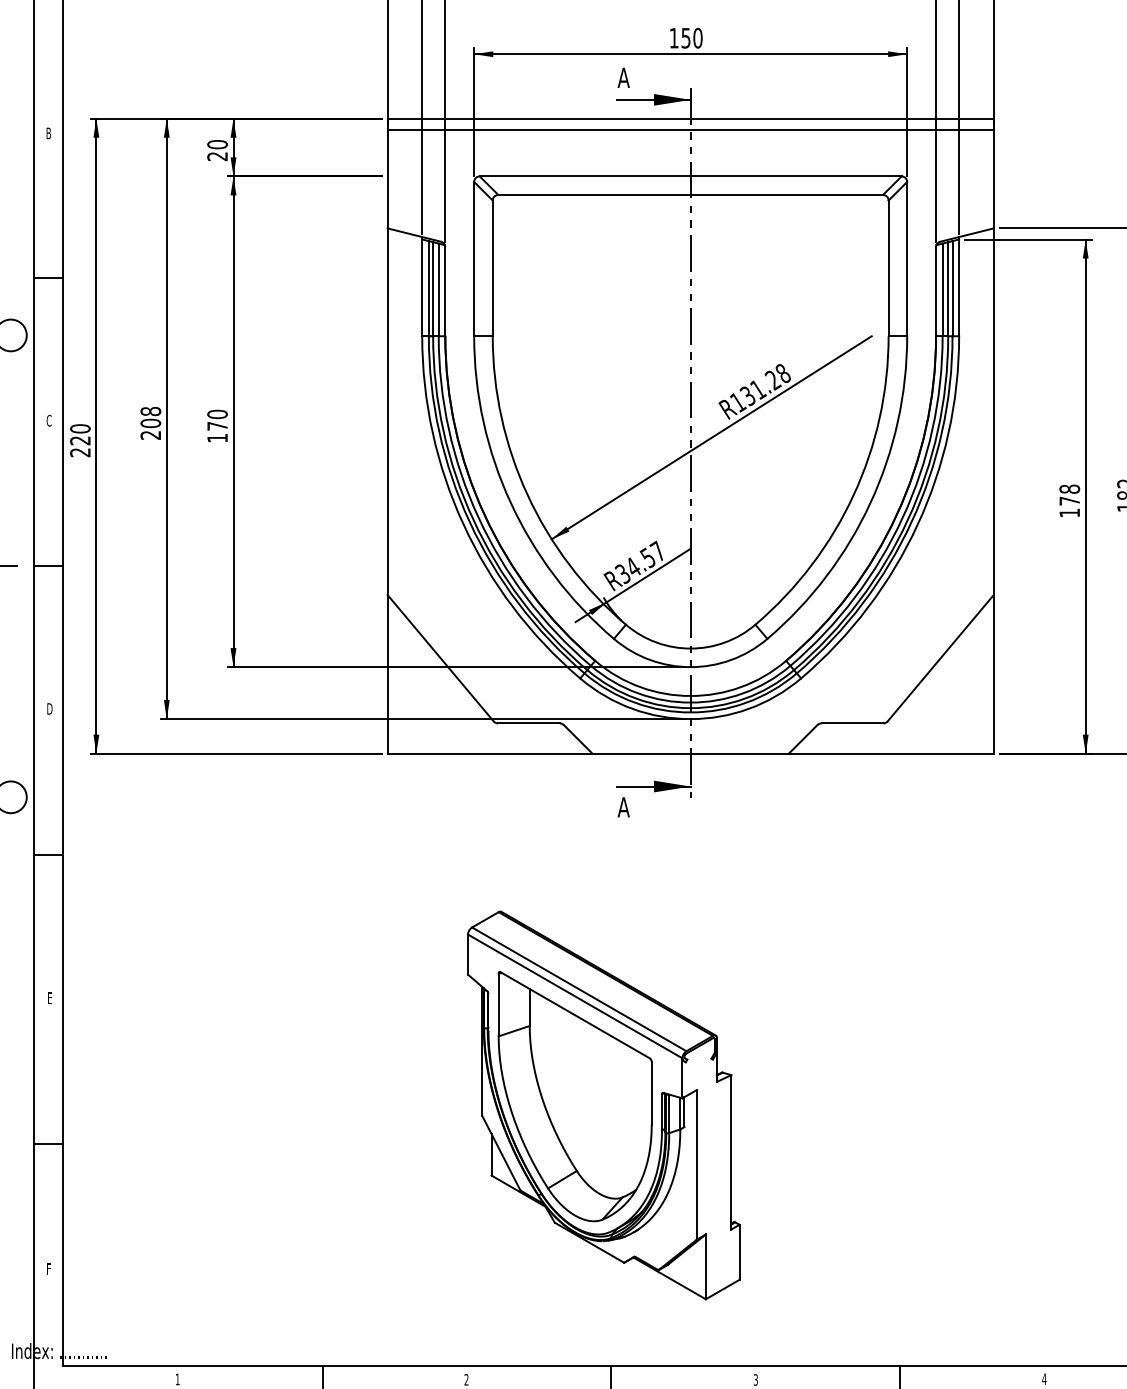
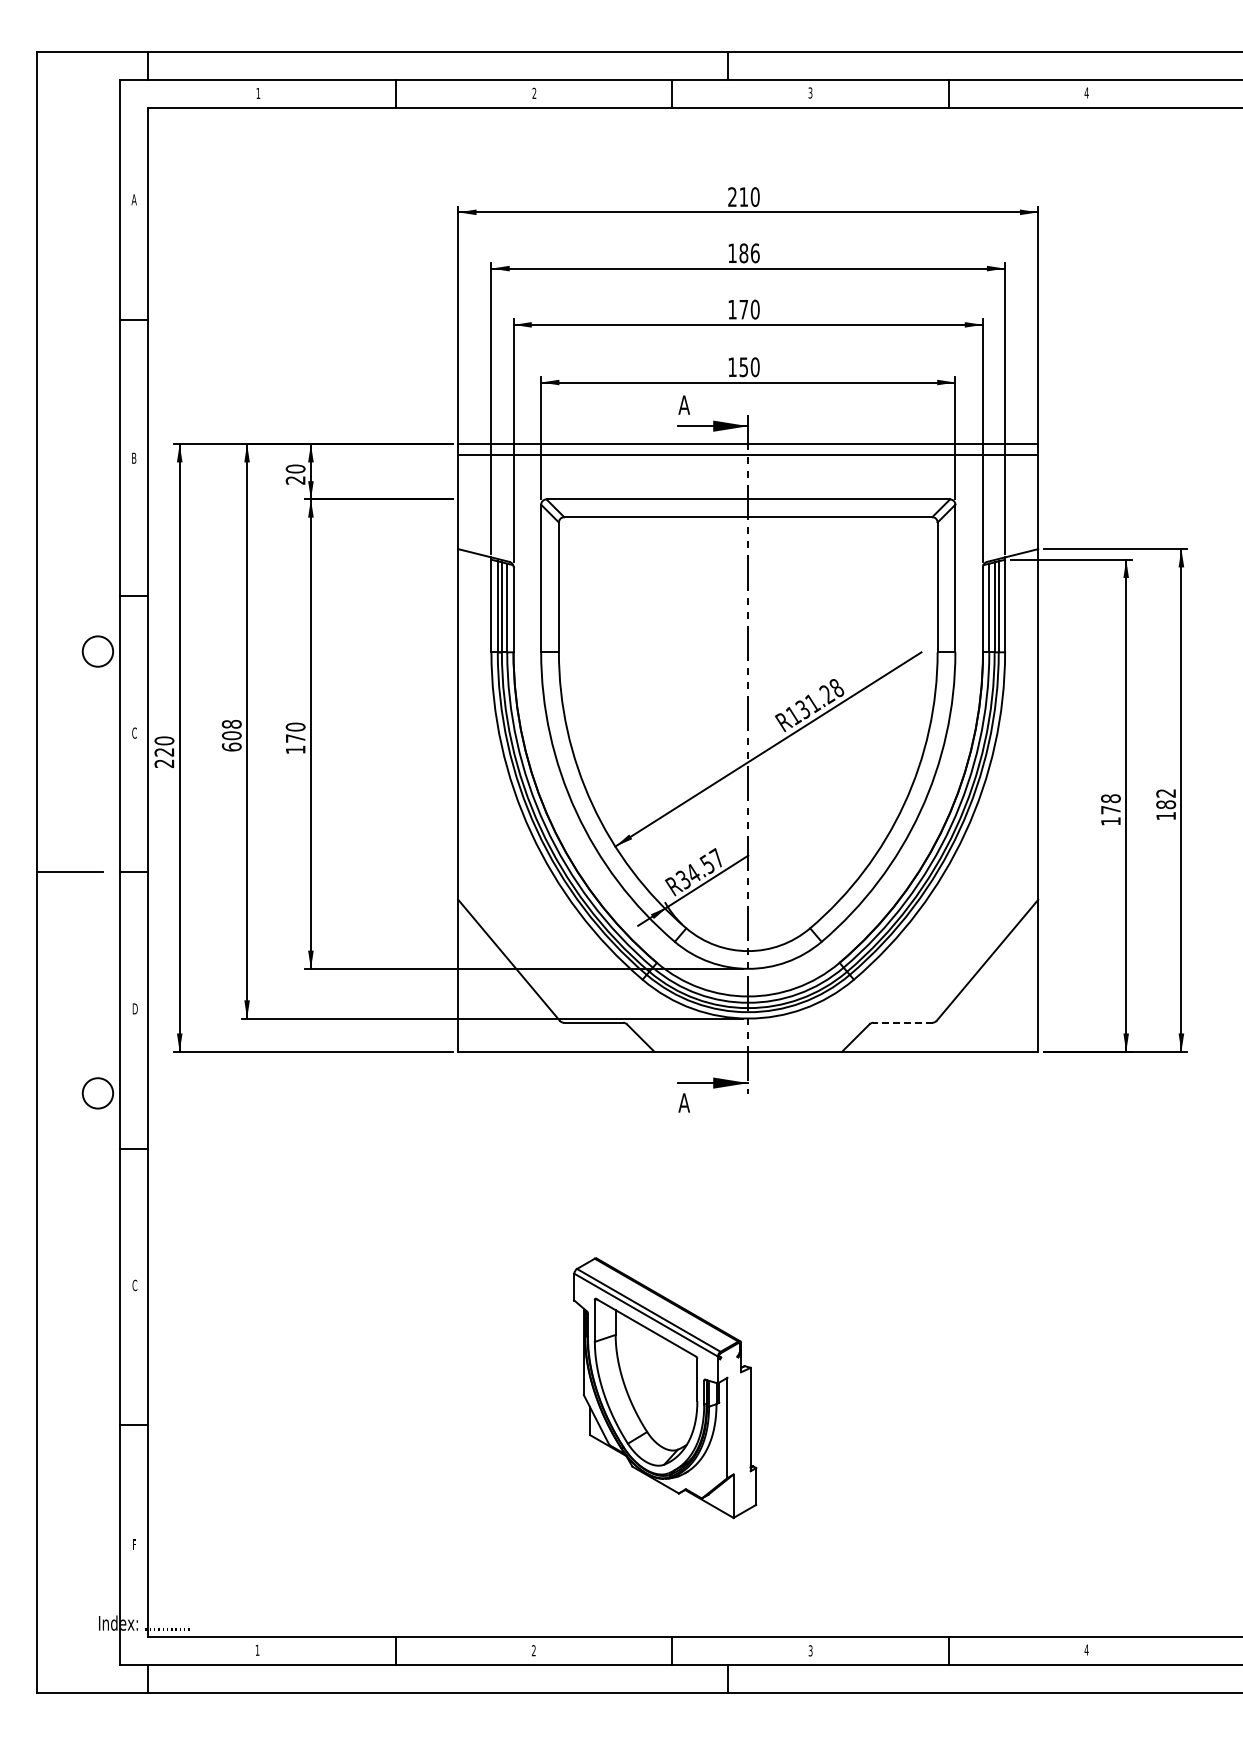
text: (150, 434) -> (231, 746), 208 -> 608
line: (852, 723) -> (903, 1022), solid -> dashed
text: (49, 998) -> (134, 1285), E -> C
part: (604, 1104) -> (665, 1387), size x0.7

